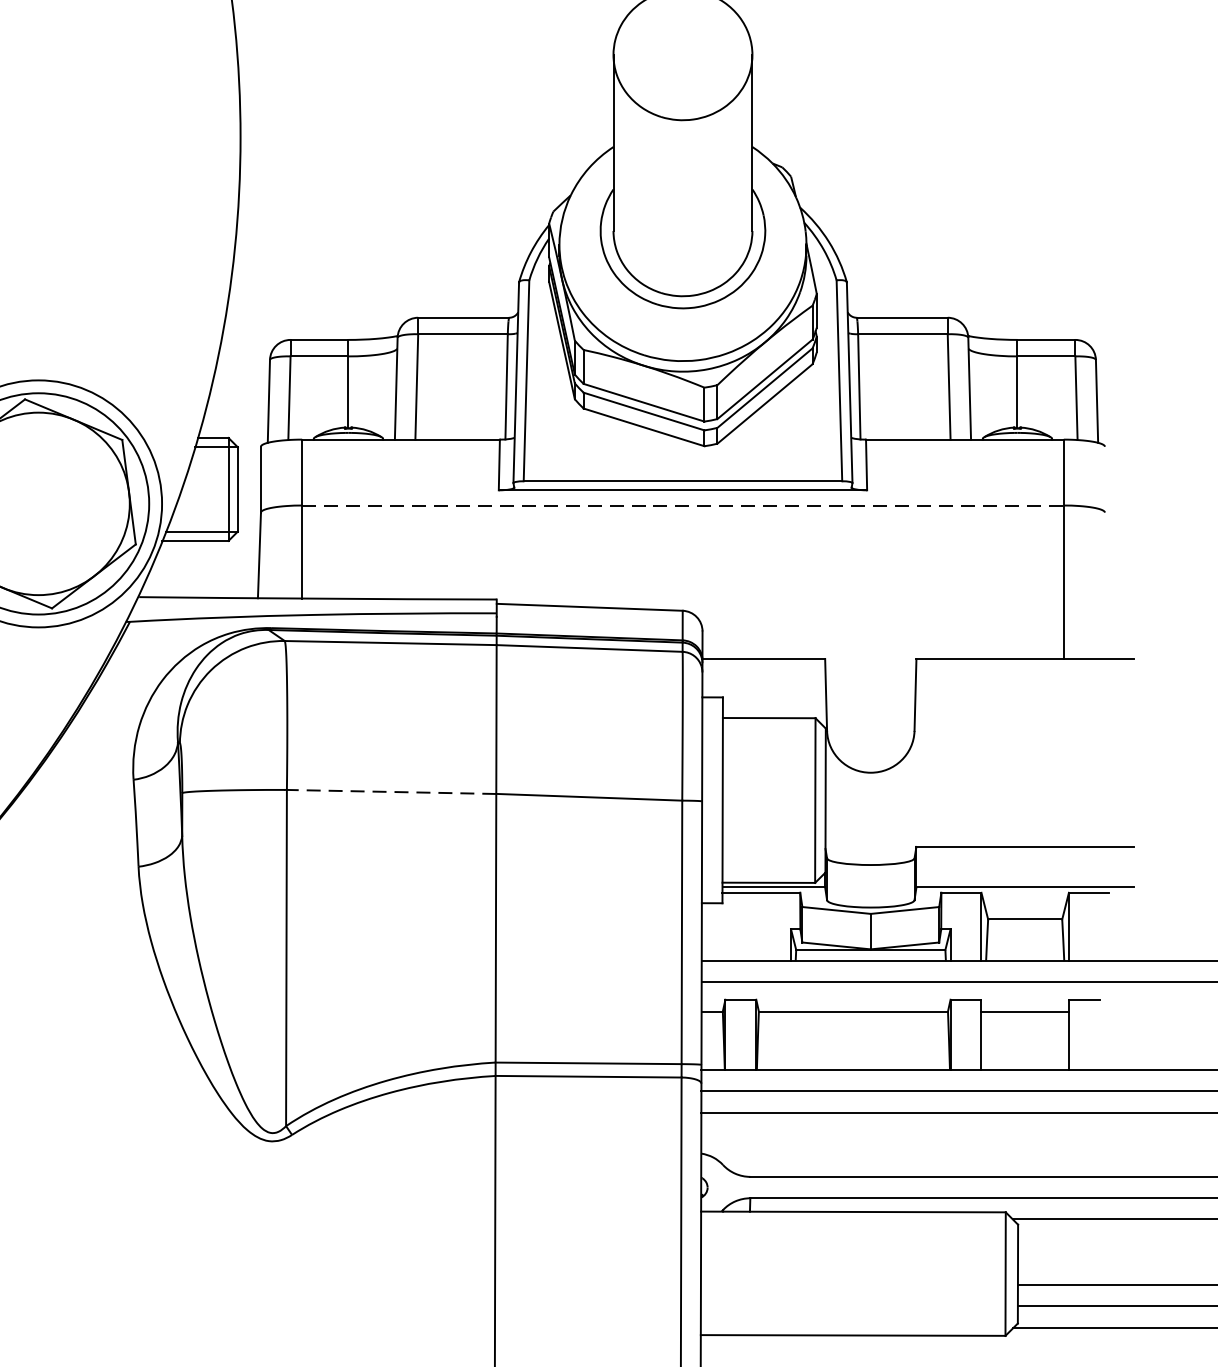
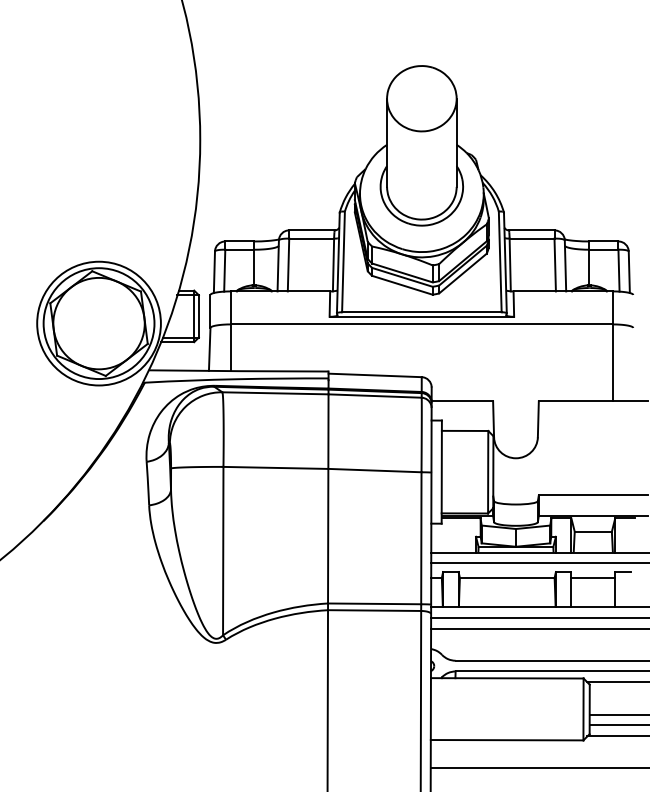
line: (682, 505) -> (421, 324), dashed -> solid
line: (390, 791) -> (275, 467), dashed -> solid

